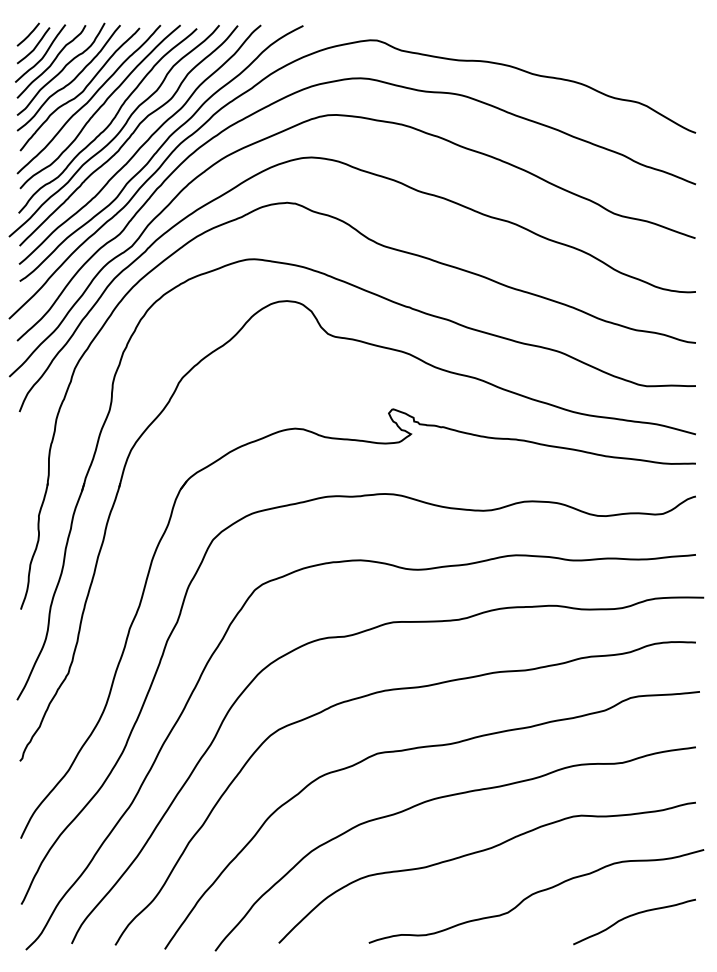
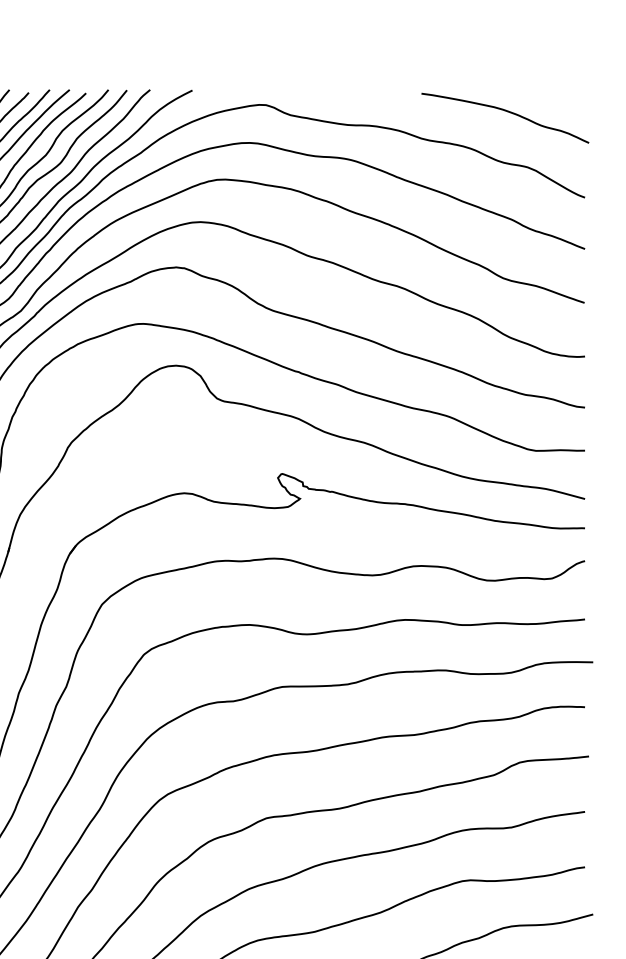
curve: (617, 47) -> (506, 112), added

